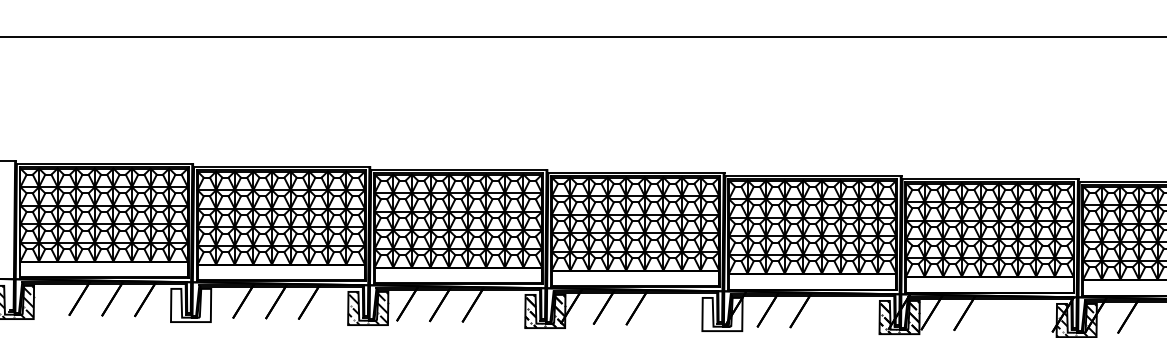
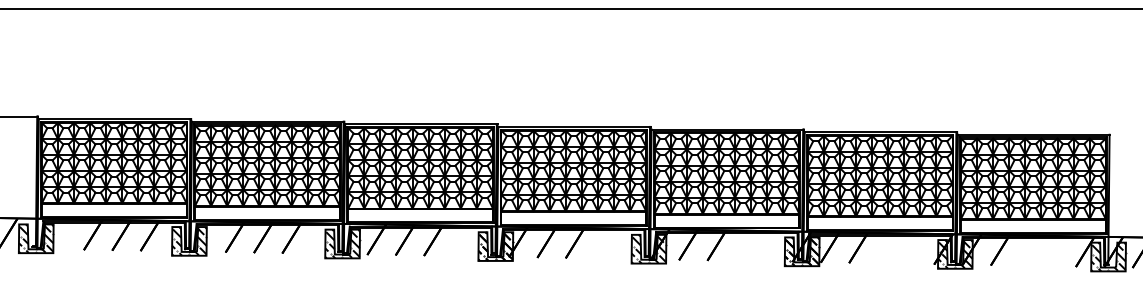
hatch: (191, 305) -> (189, 241), added
hatch: (721, 313) -> (648, 248), added

